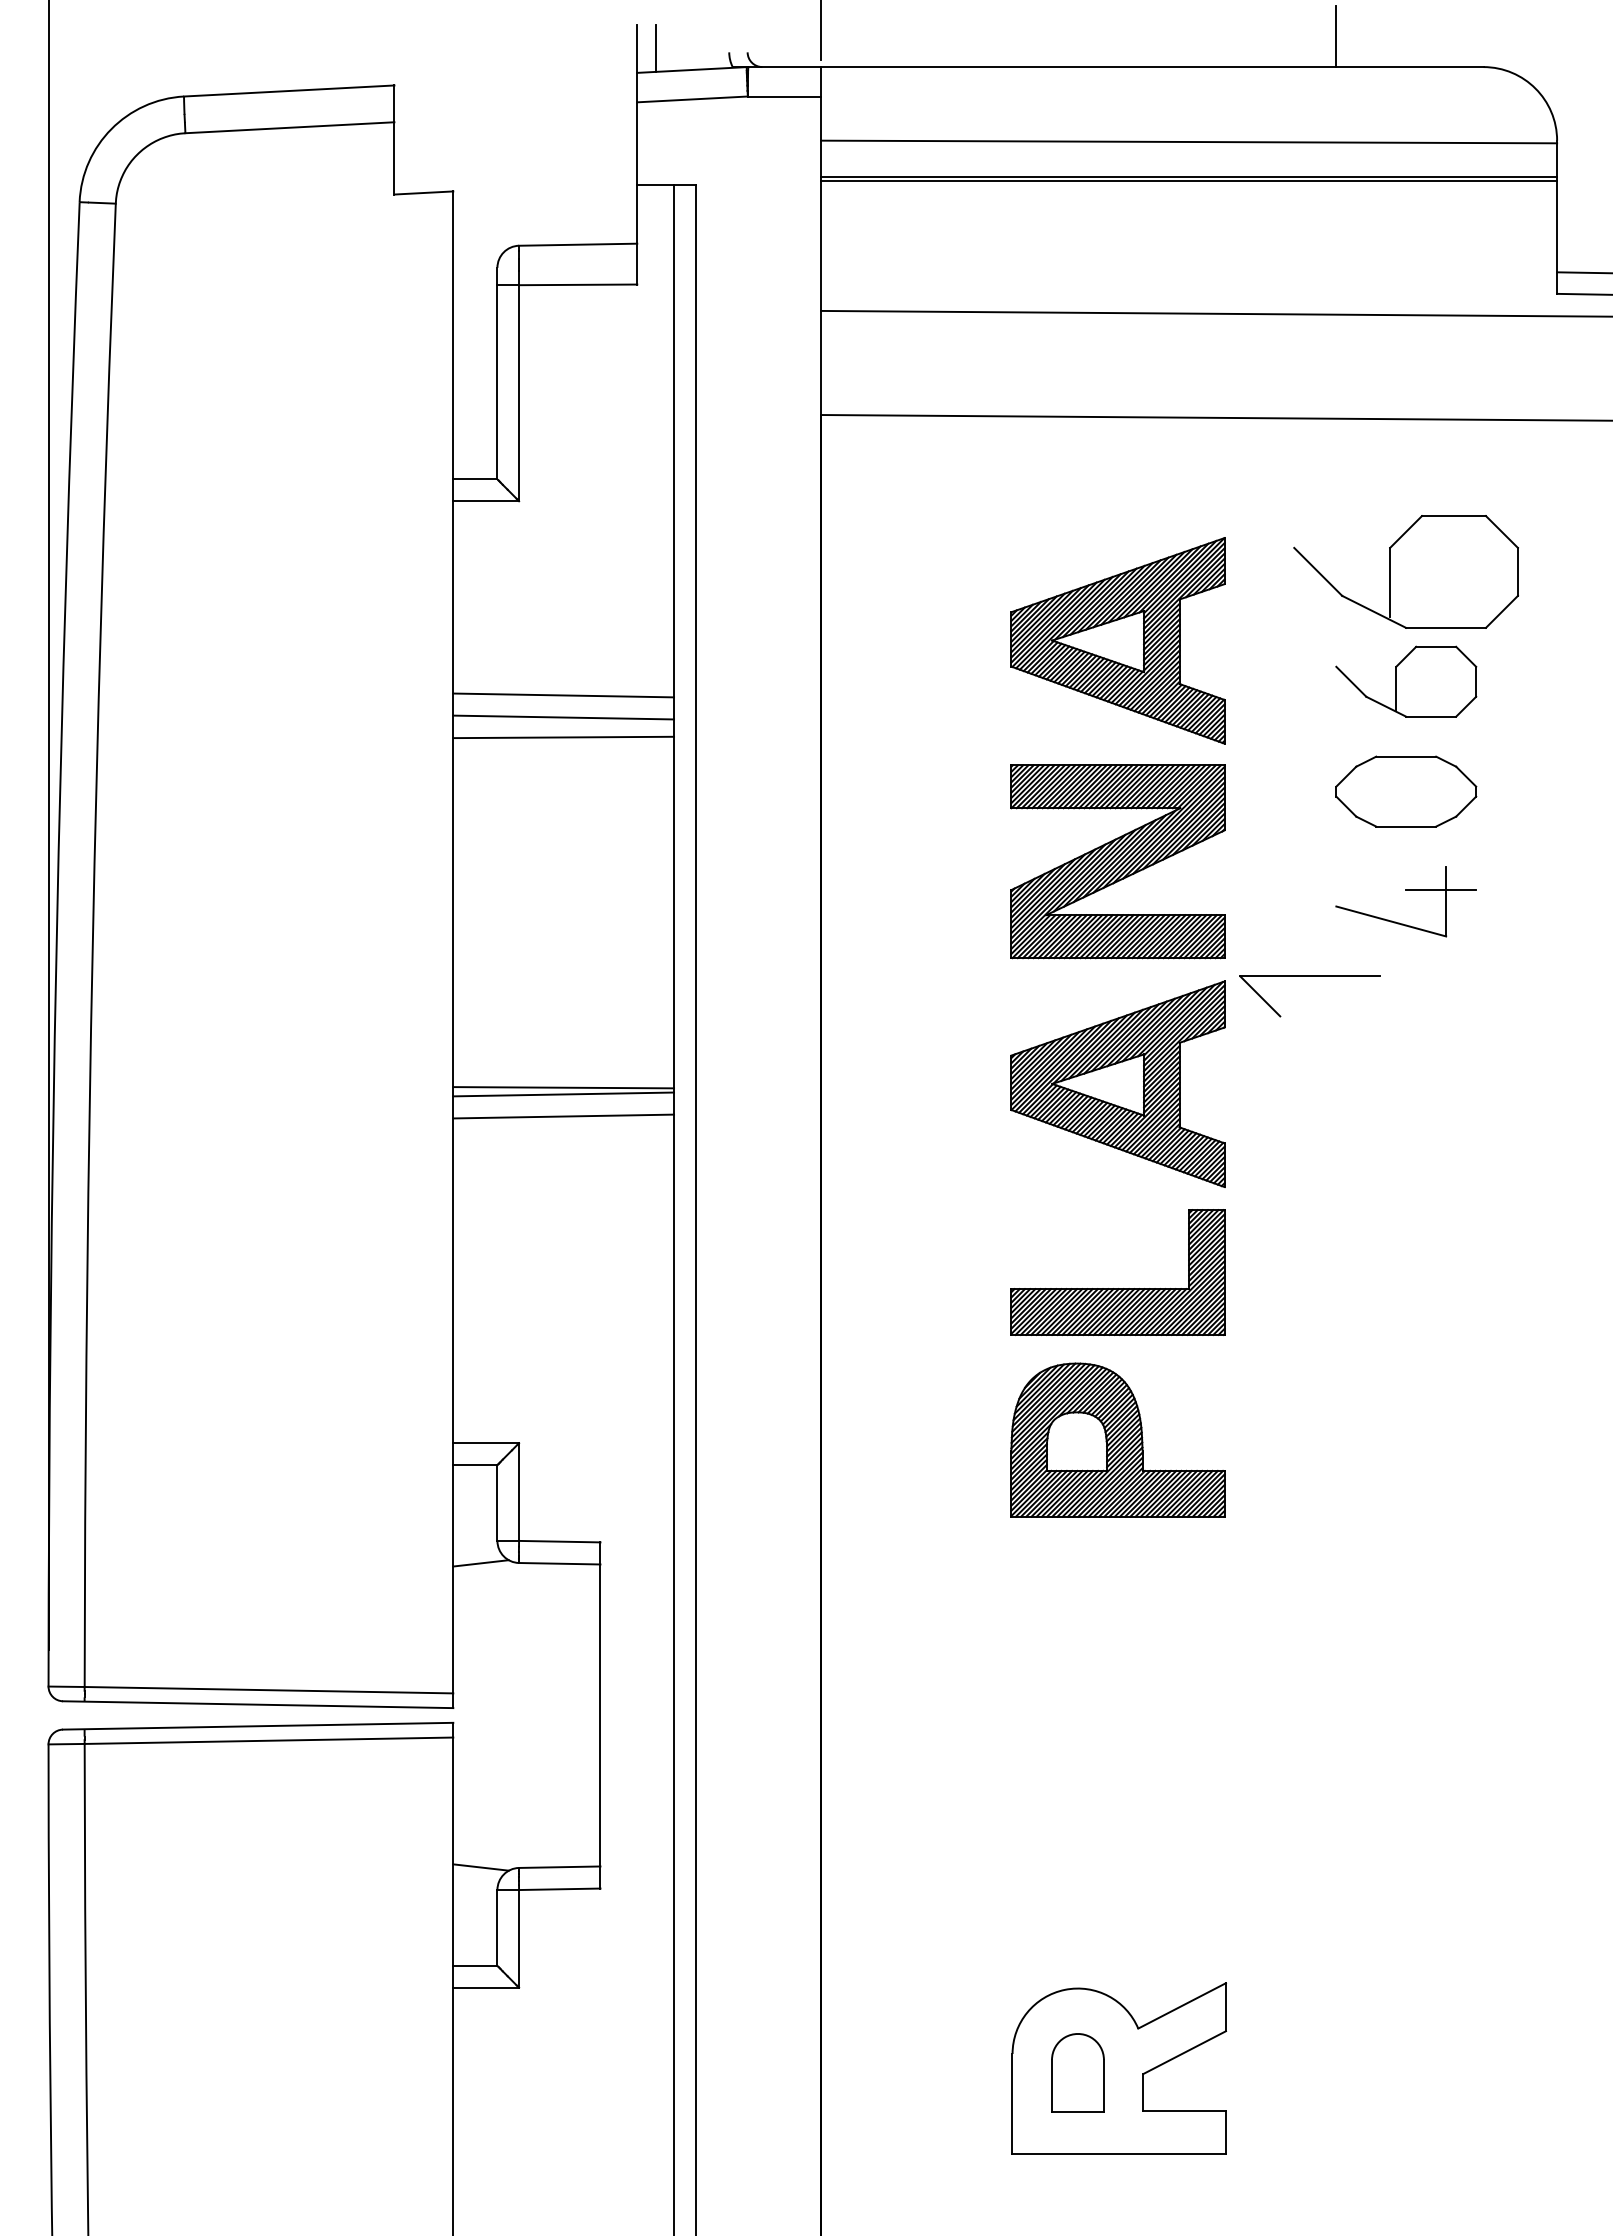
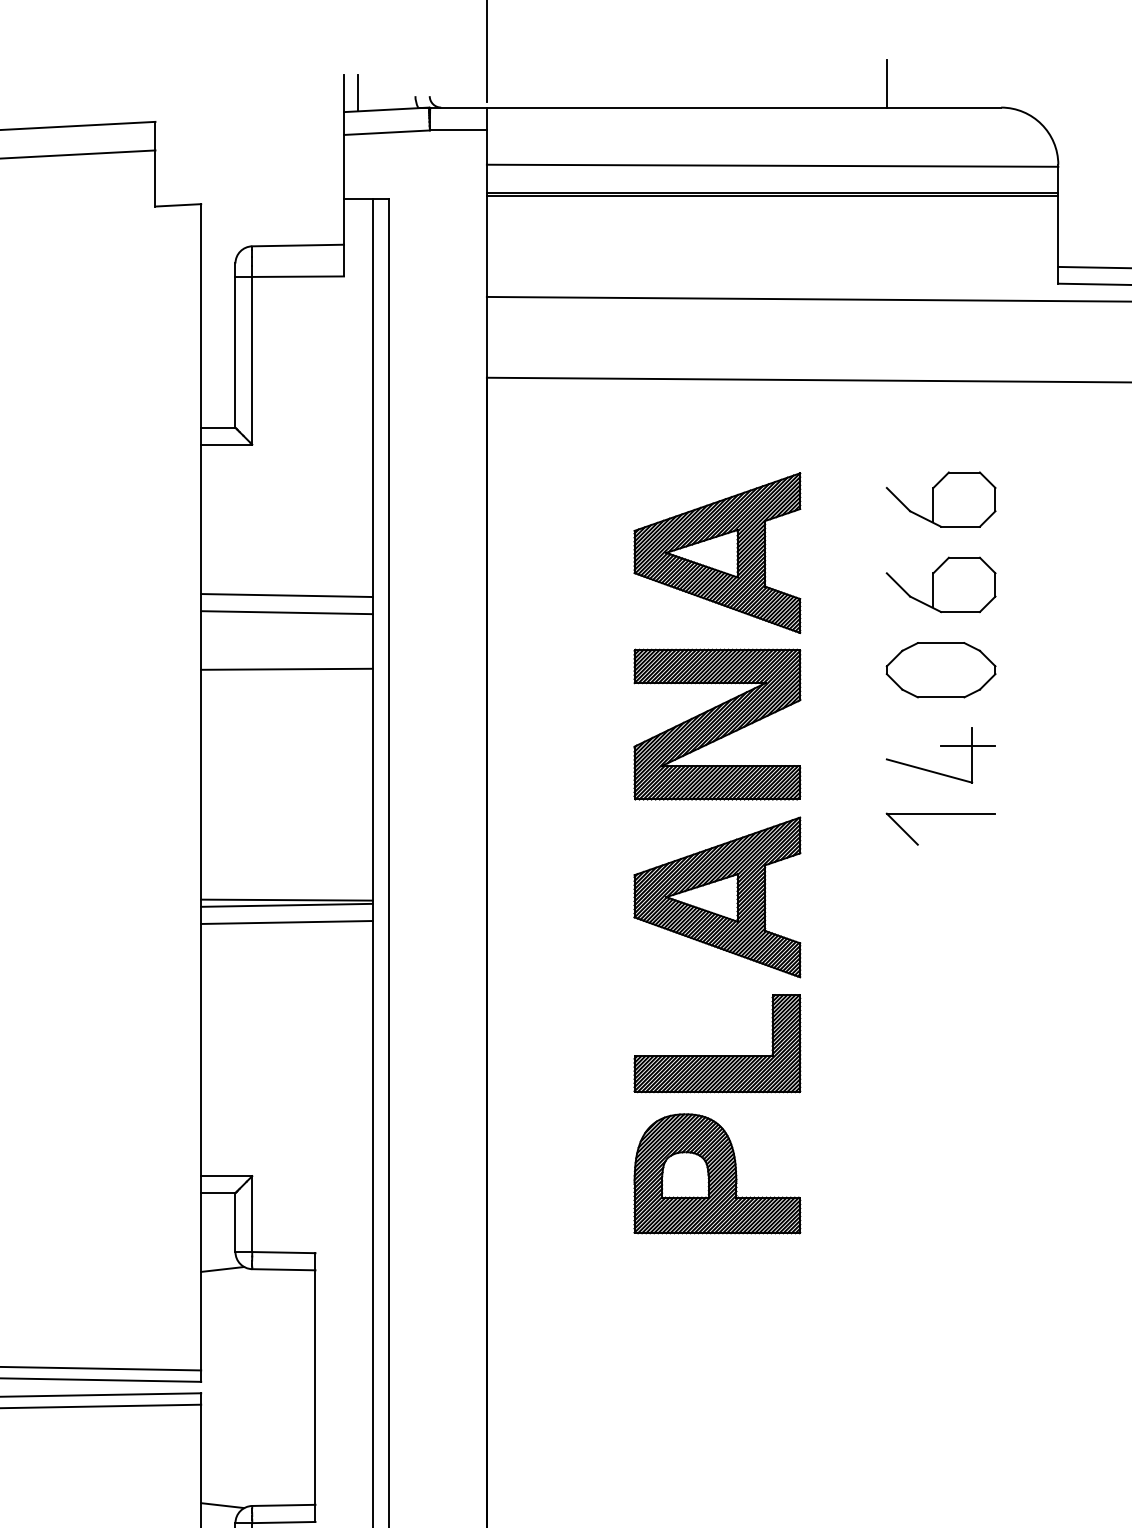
part: (1406, 571) -> (941, 499), size x0.62
line: (563, 737) -> (286, 669), moved
part: (1309, 976) -> (940, 813), moved

